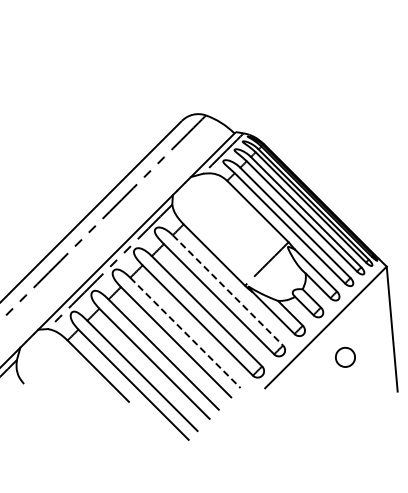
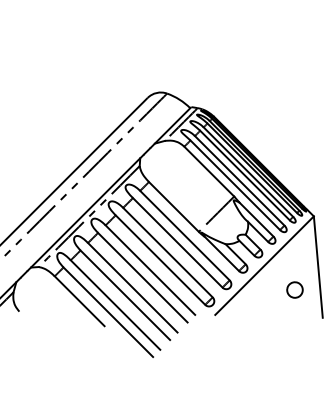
line: (227, 290) -> (184, 235), dashed -> solid
line: (185, 332) -> (150, 269), dashed -> solid
part: (345, 356) -> (295, 289), moved

